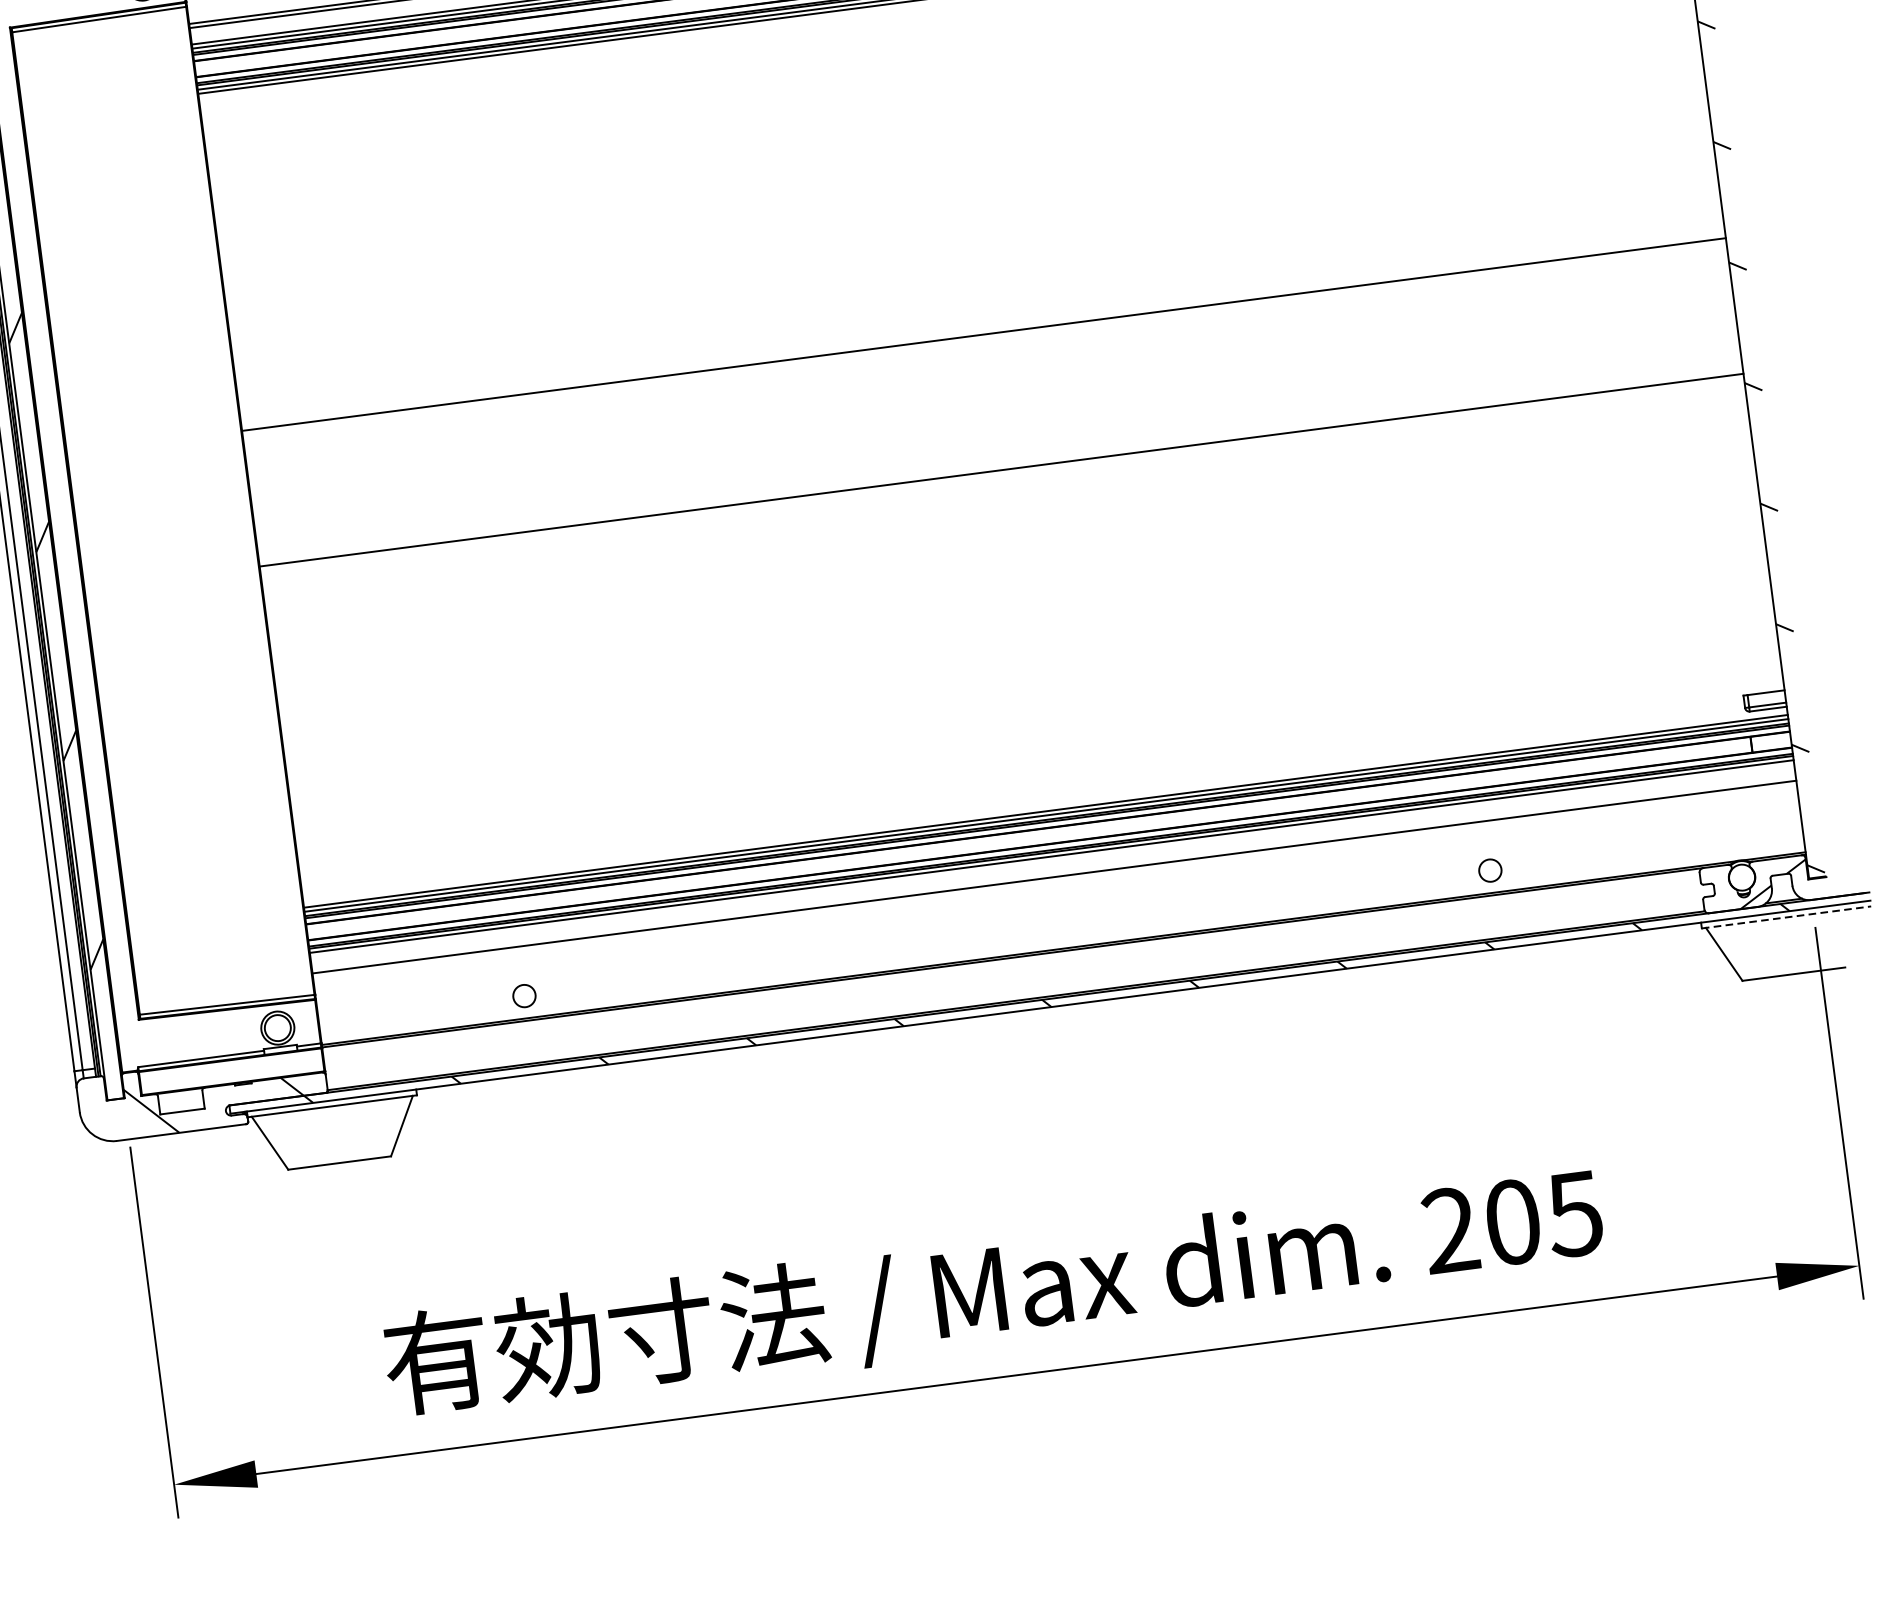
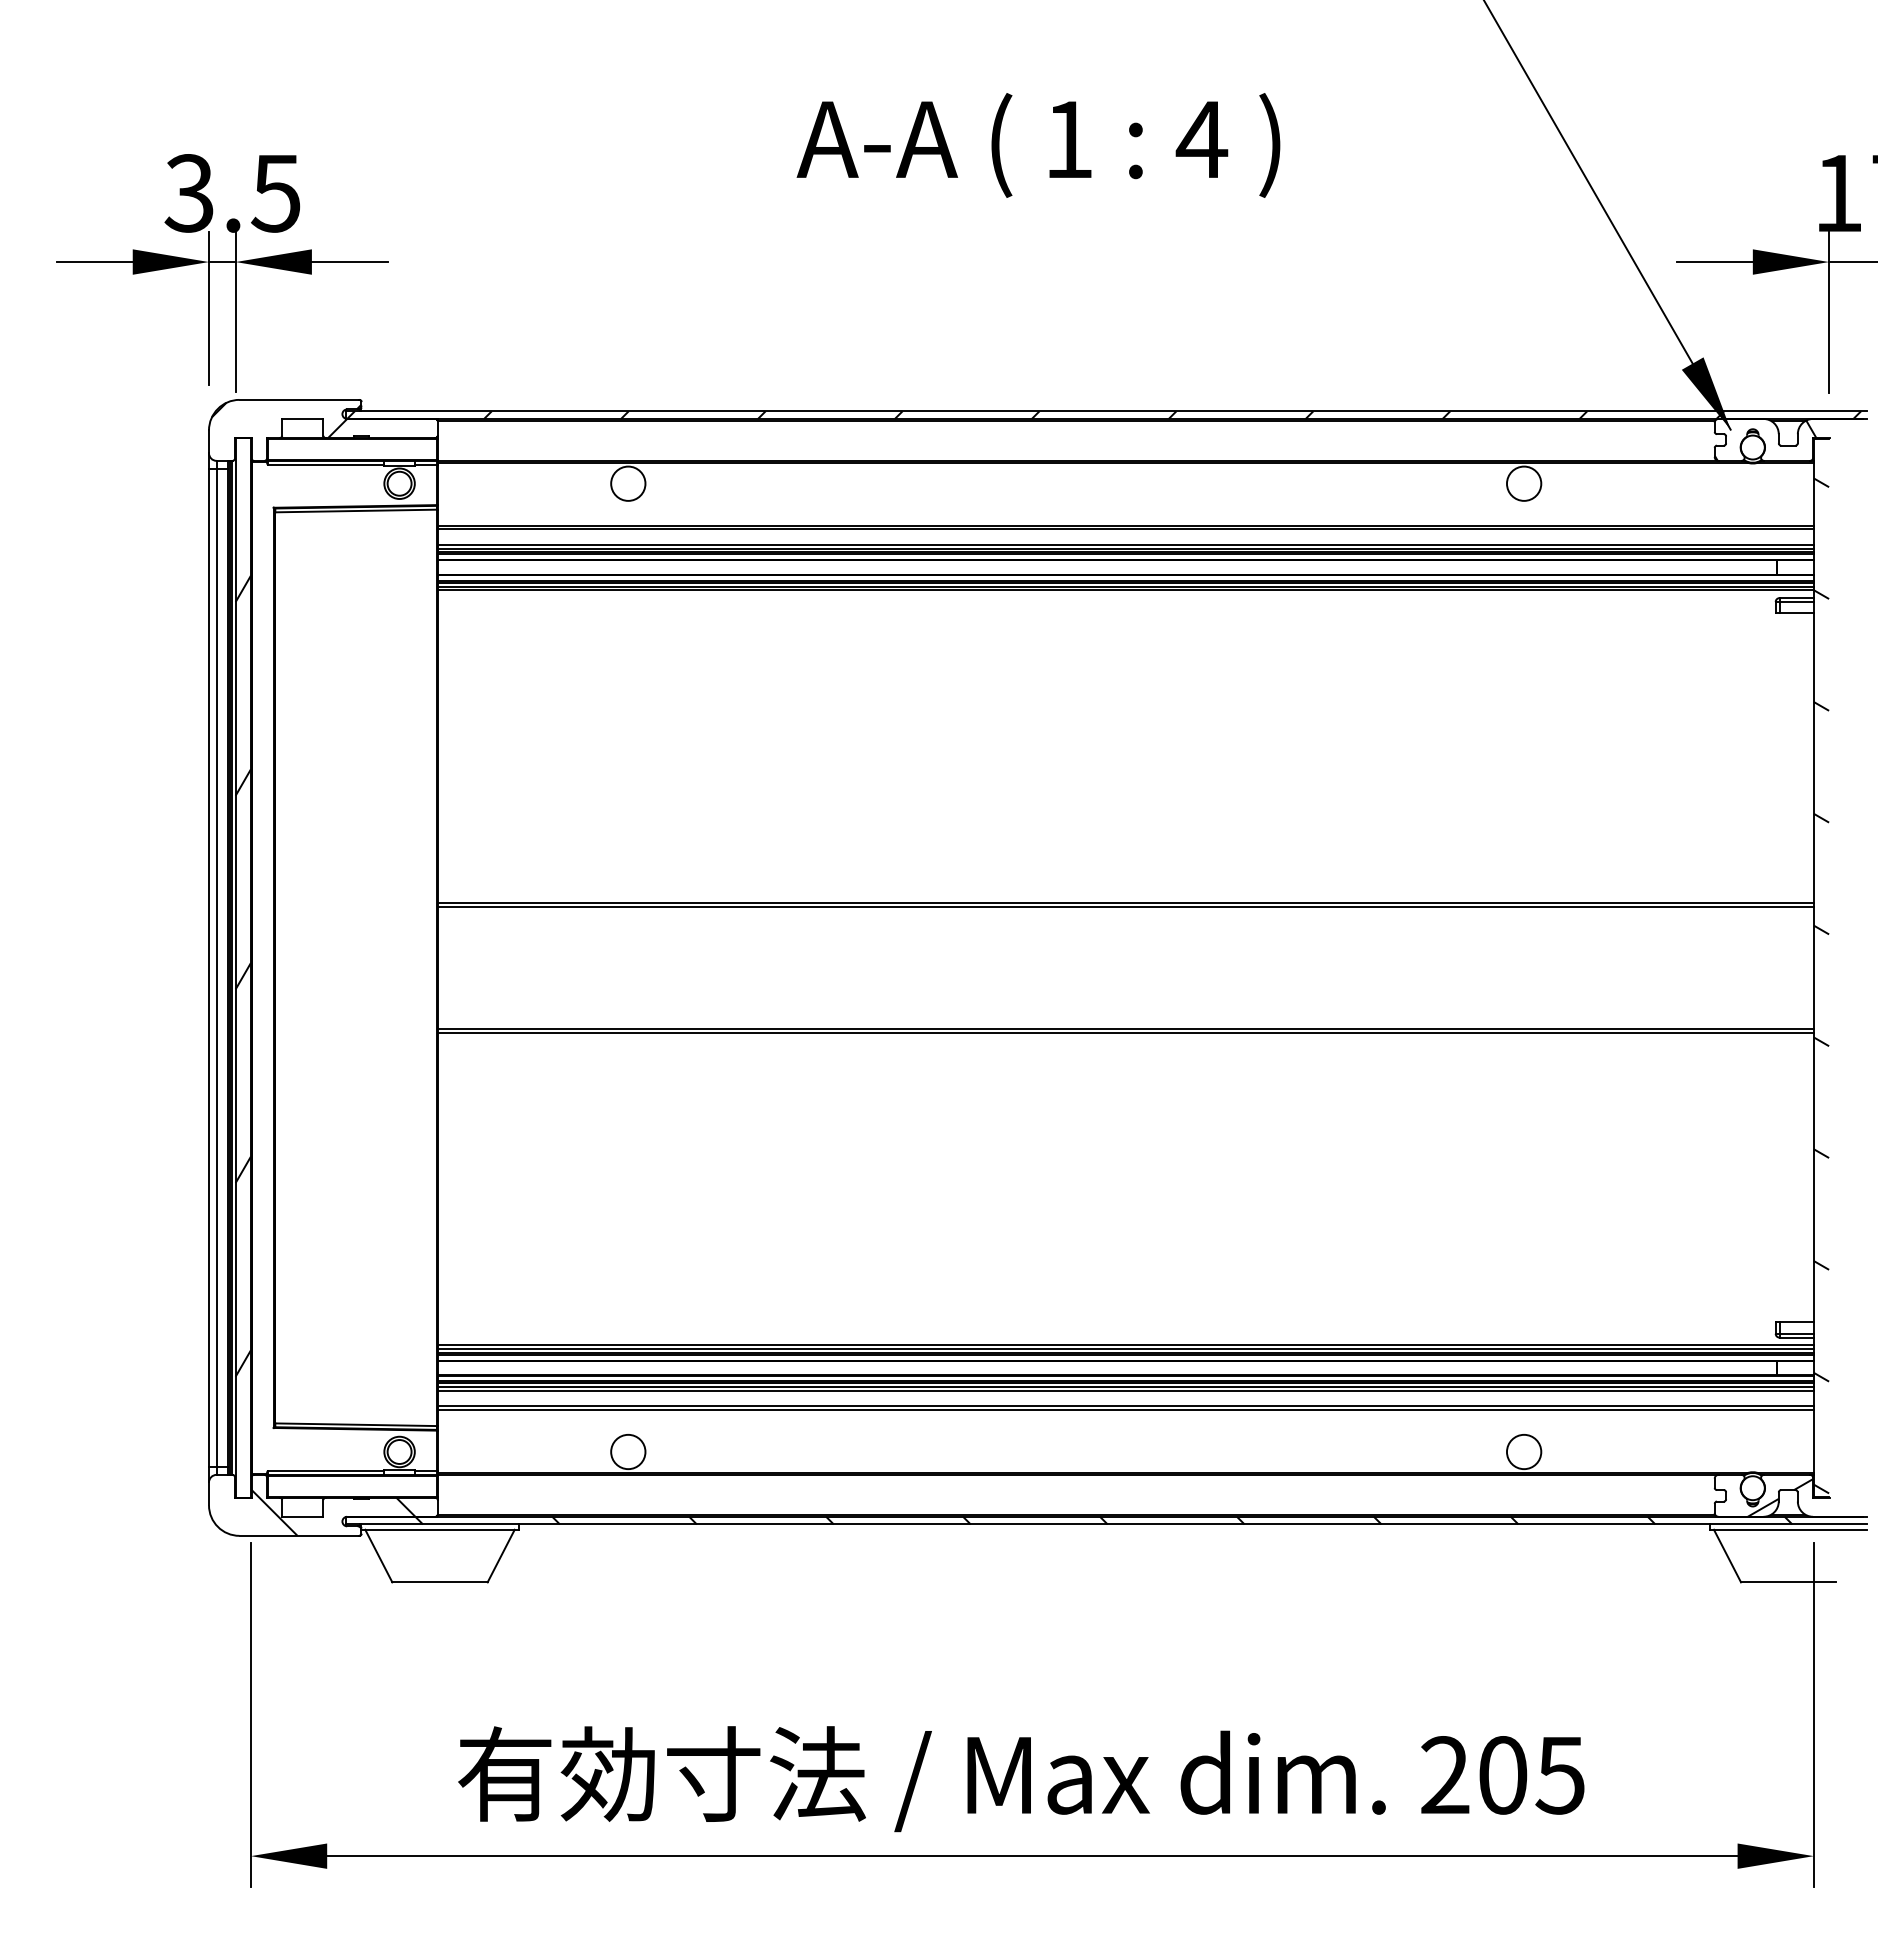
line: (984, 338) -> (1125, 906), added
line: (1001, 474) -> (1125, 1032), added
line: (1052, 861) -> (1125, 1391), added
circle: (1489, 870) -> (1523, 1451), size x1.67
line: (1054, 881) -> (1125, 1410), added
line: (1786, 917) -> (1788, 1529), dashed -> solid
circle: (524, 995) -> (628, 1451), size x1.67

